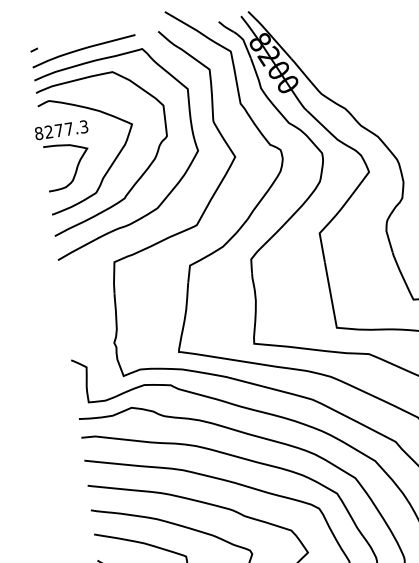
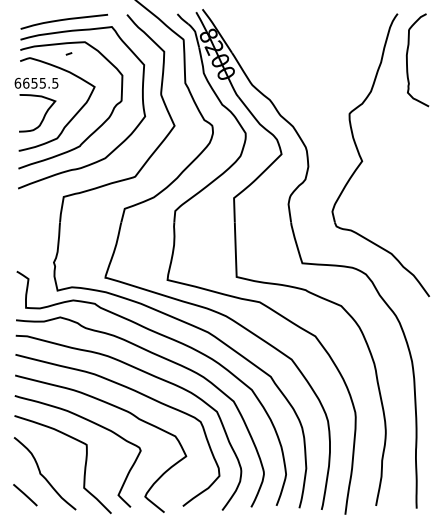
line: (33, 49) -> (68, 53), moved
text: (61, 129) -> (36, 82), 8277.3 -> 6655.5

